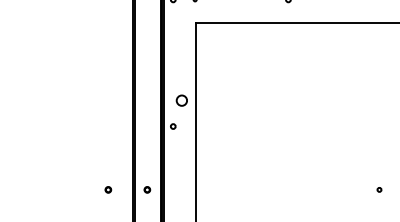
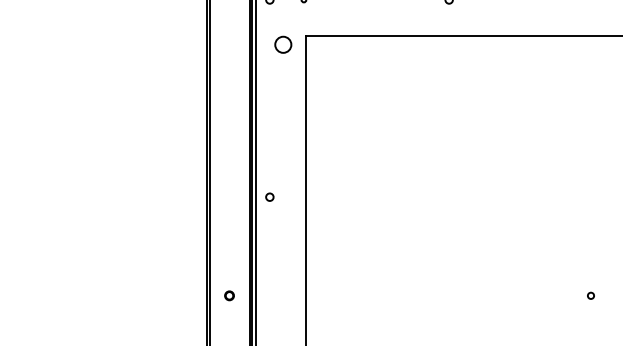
circle: (181, 100) -> (282, 44), moved
part: (108, 189) -> (169, 295), removed

